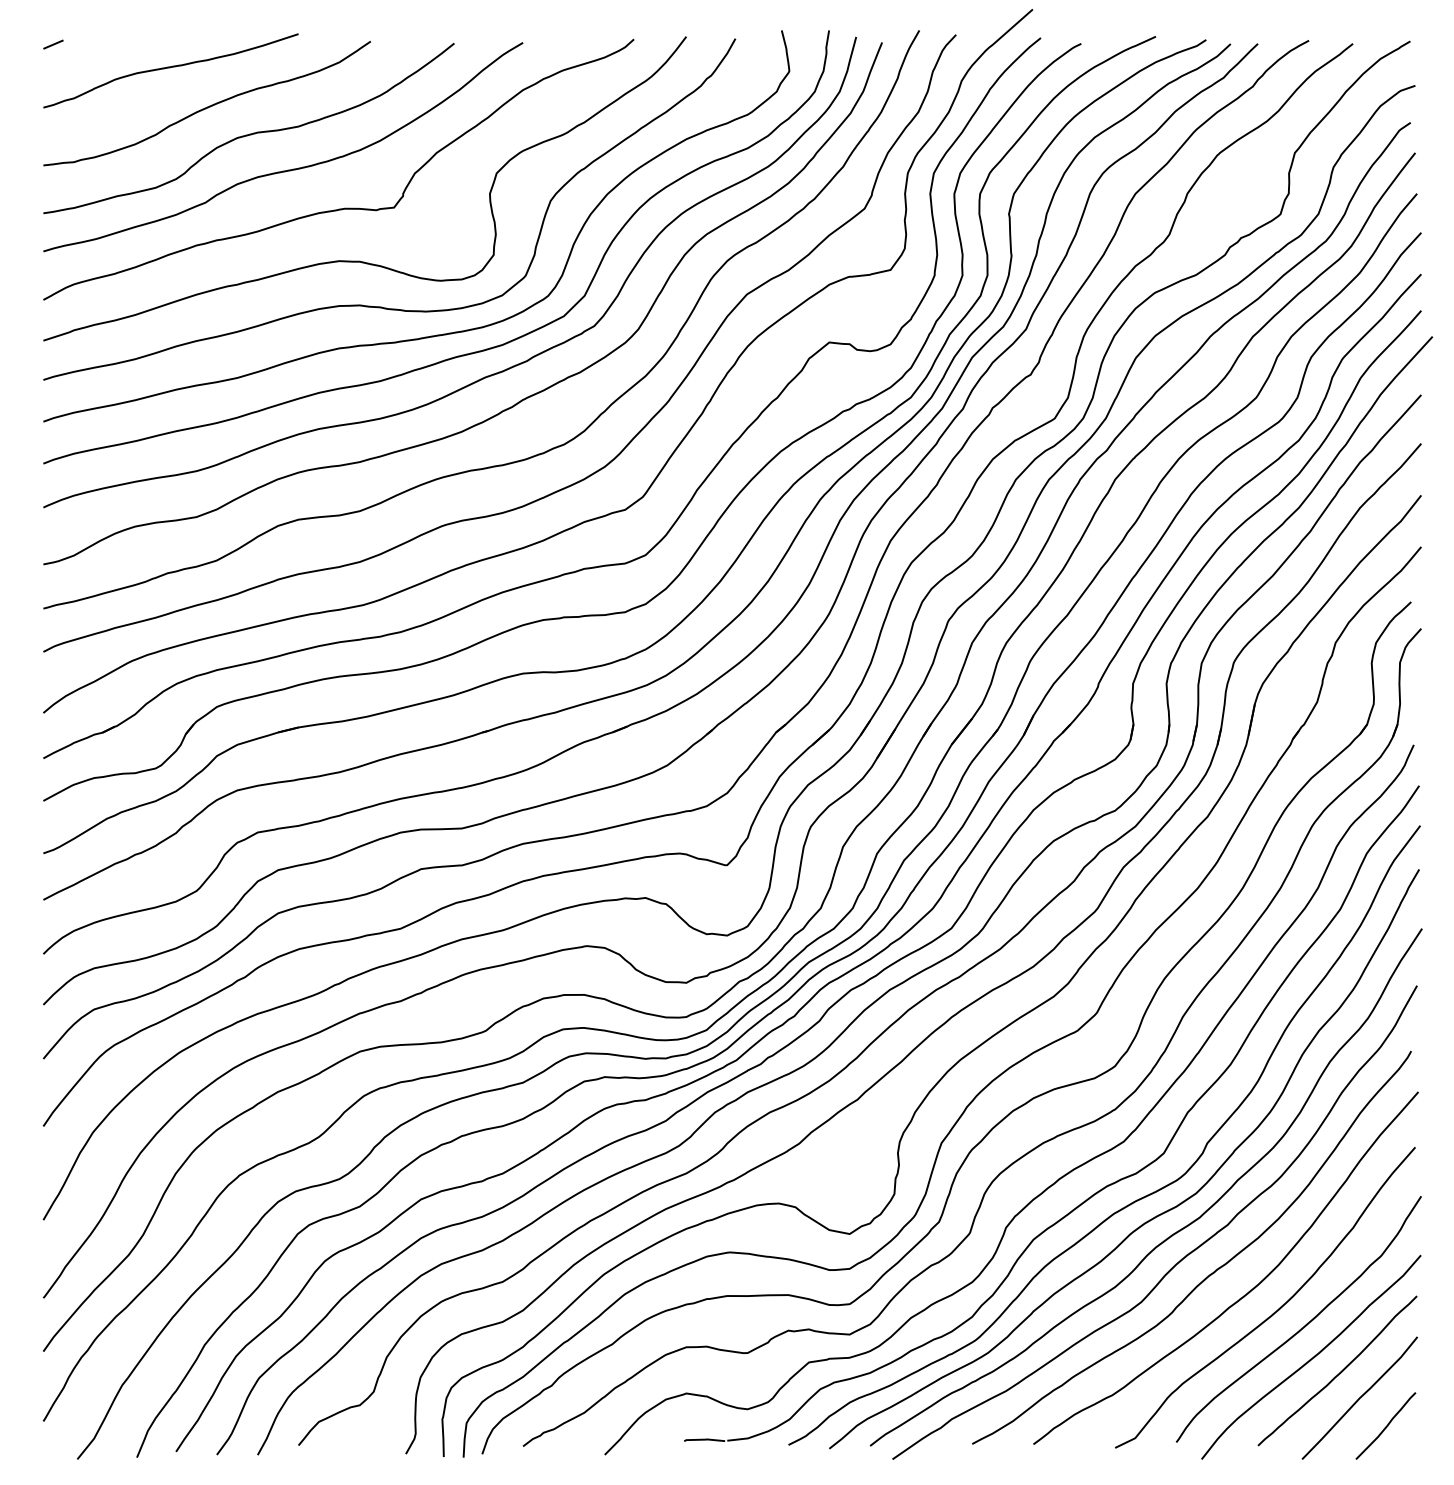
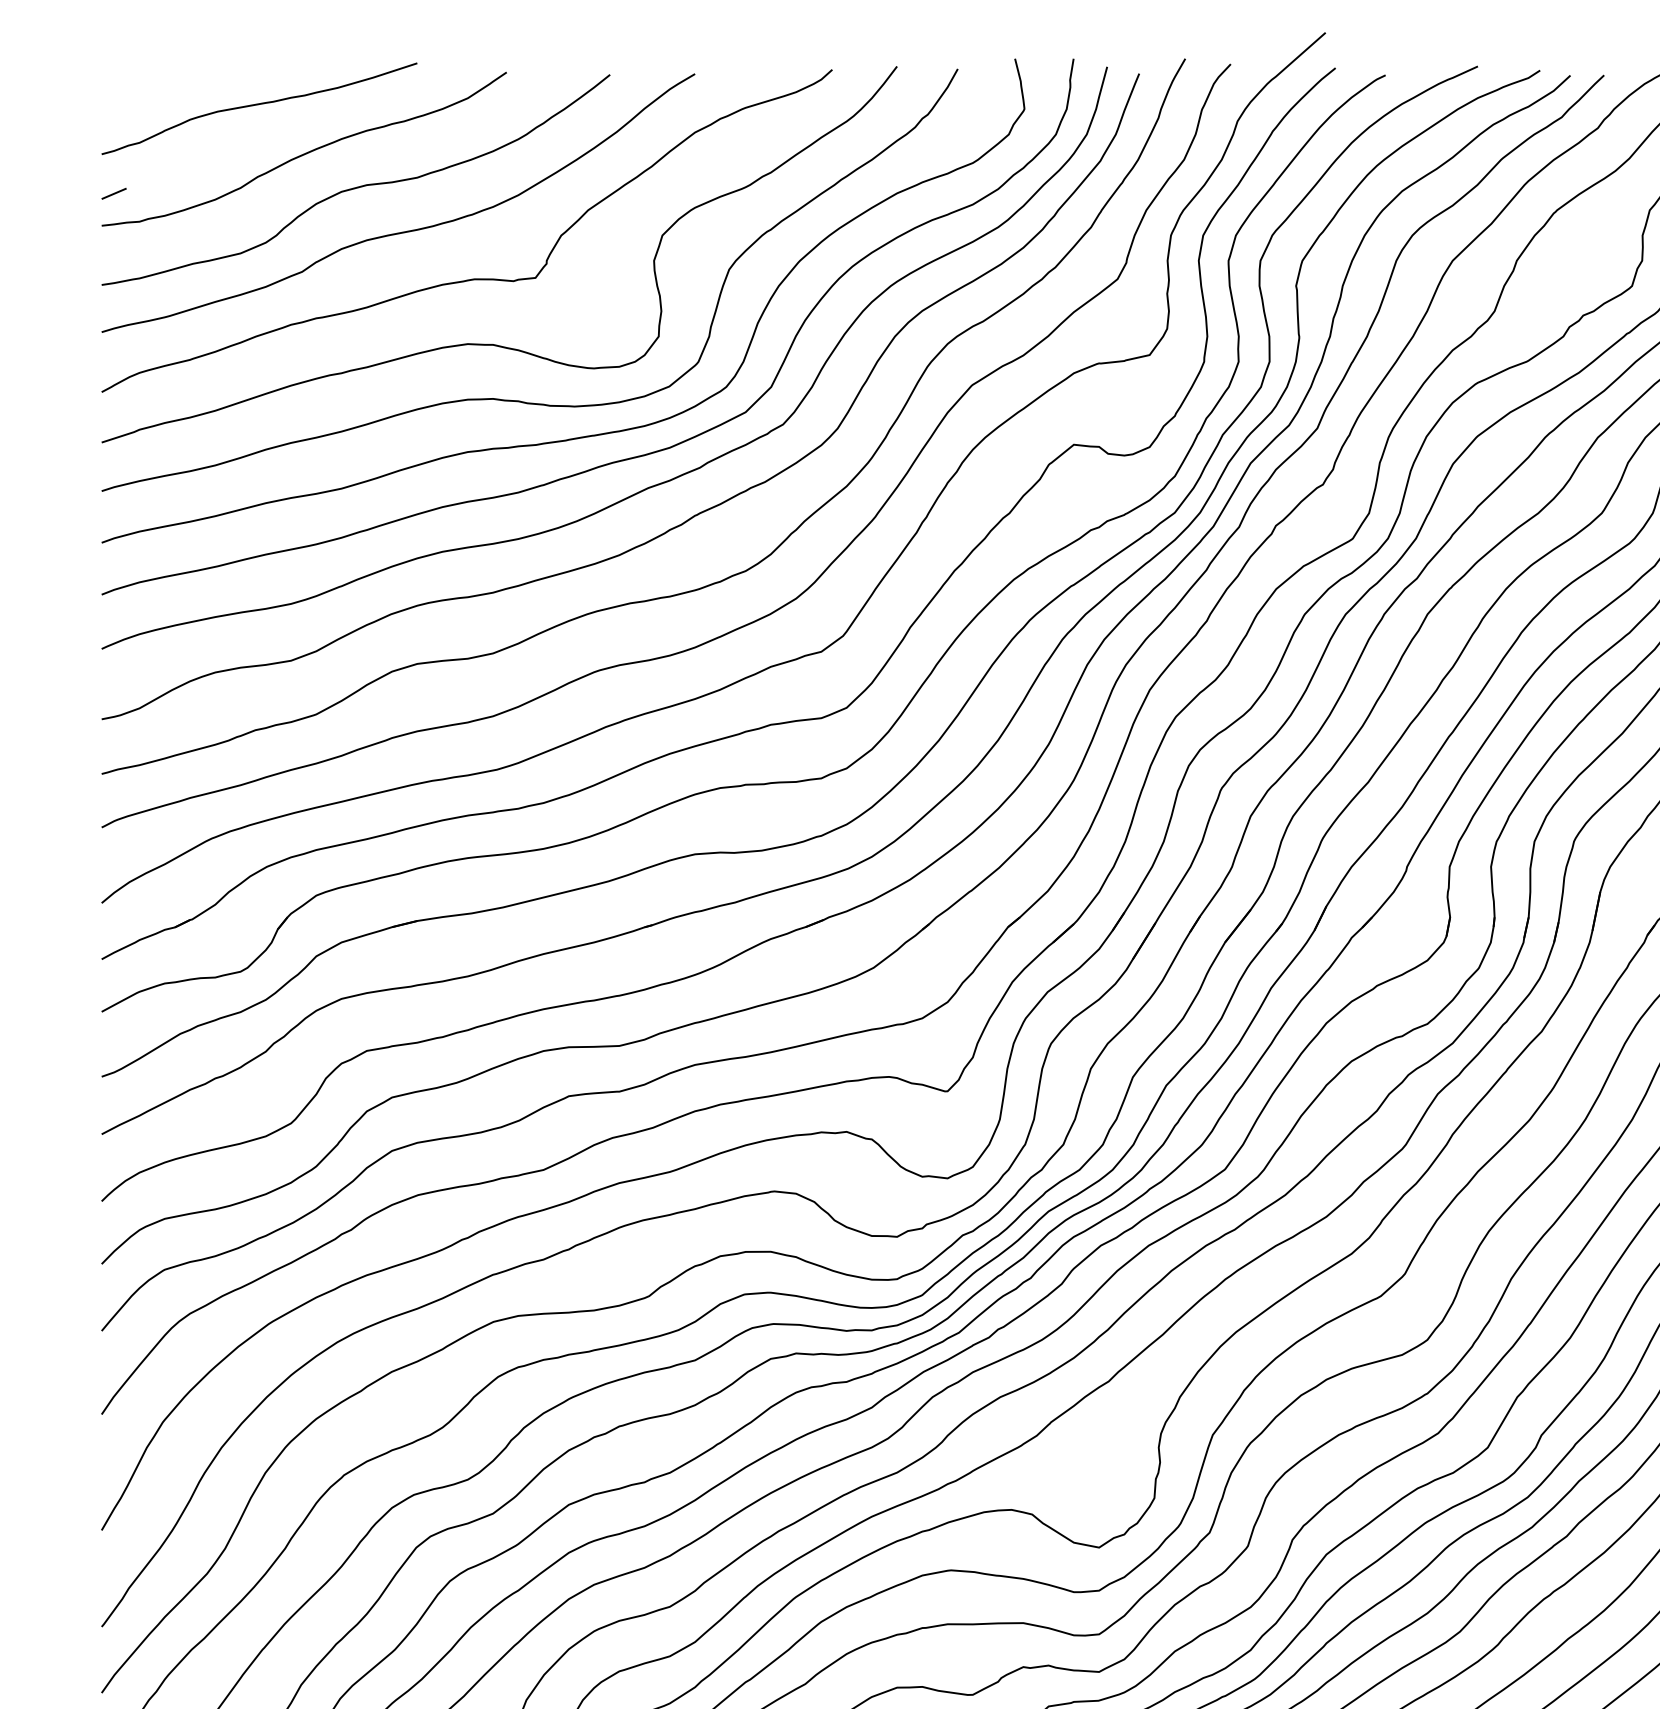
line: (53, 44) -> (114, 193), moved

